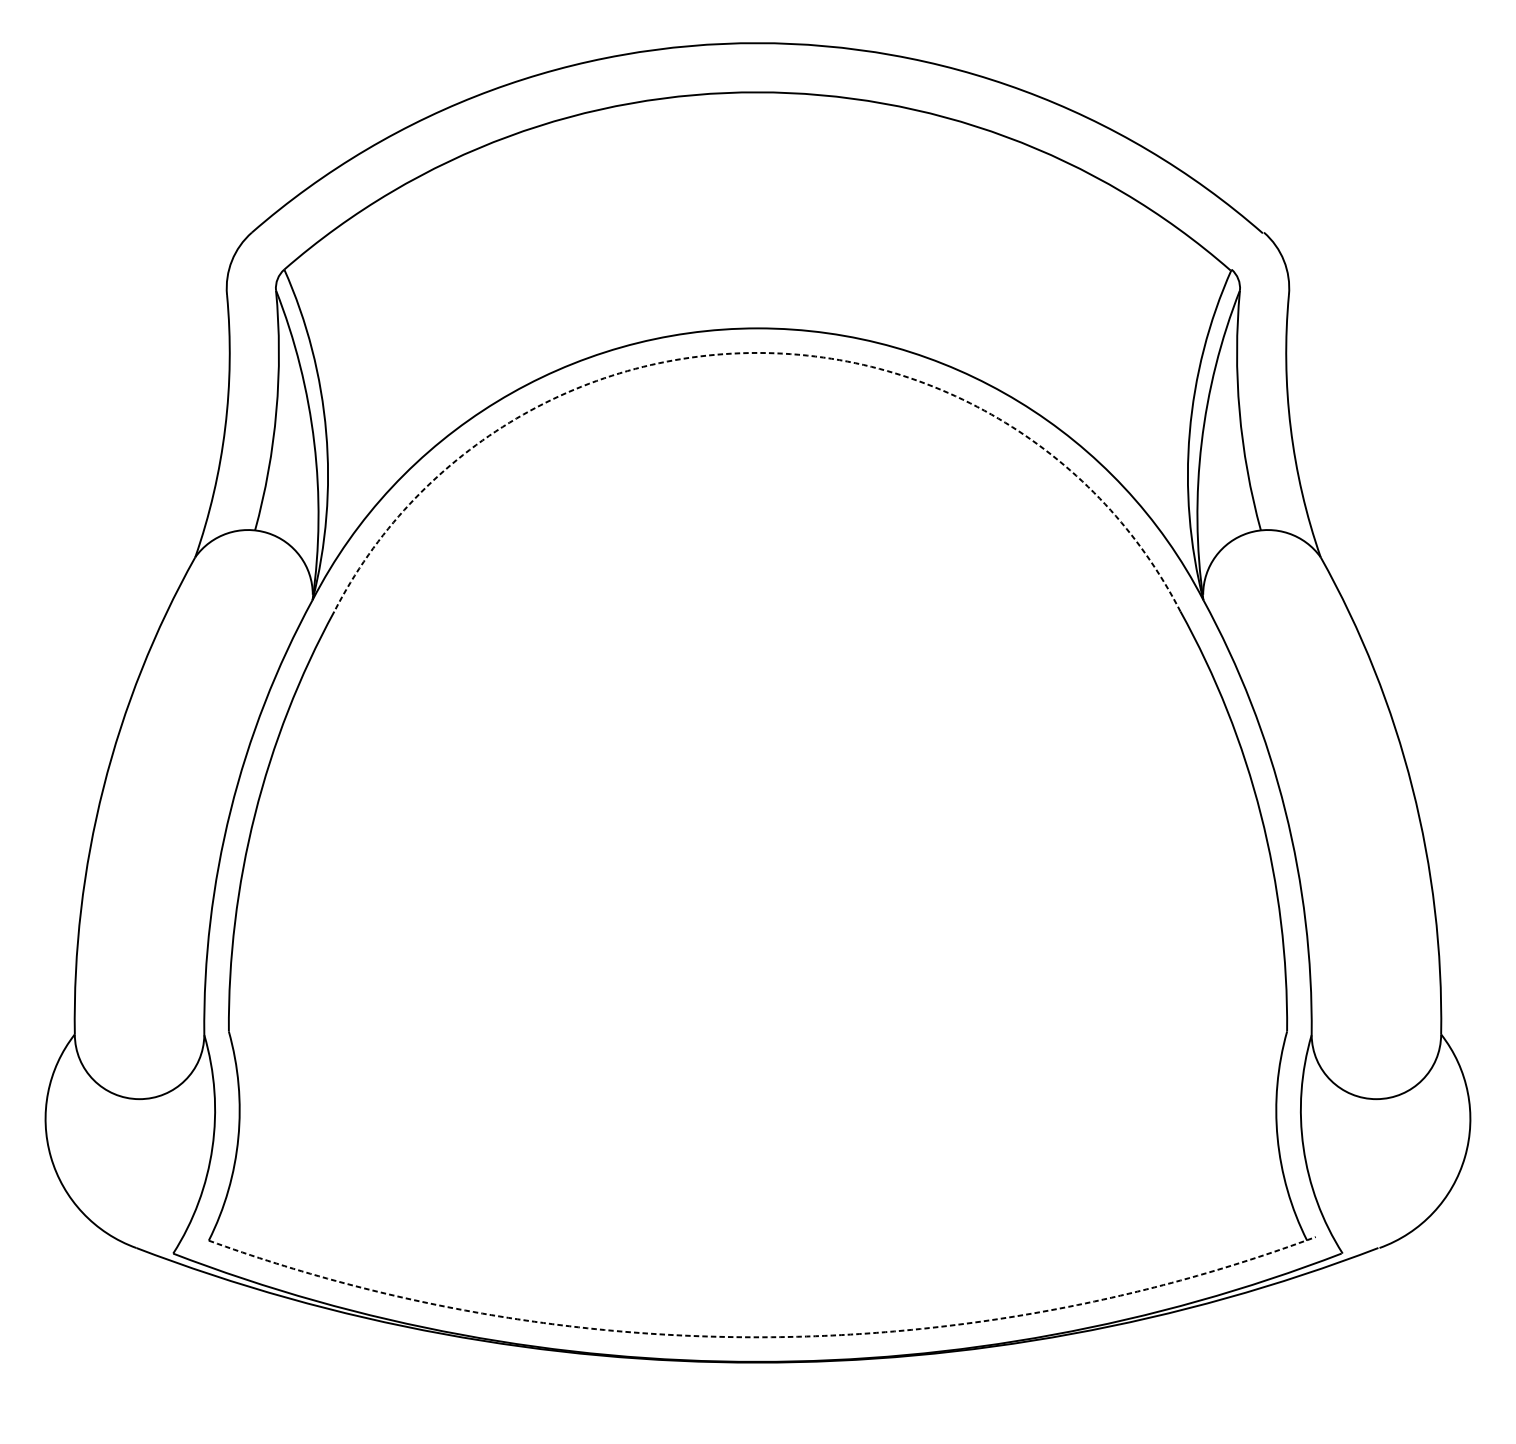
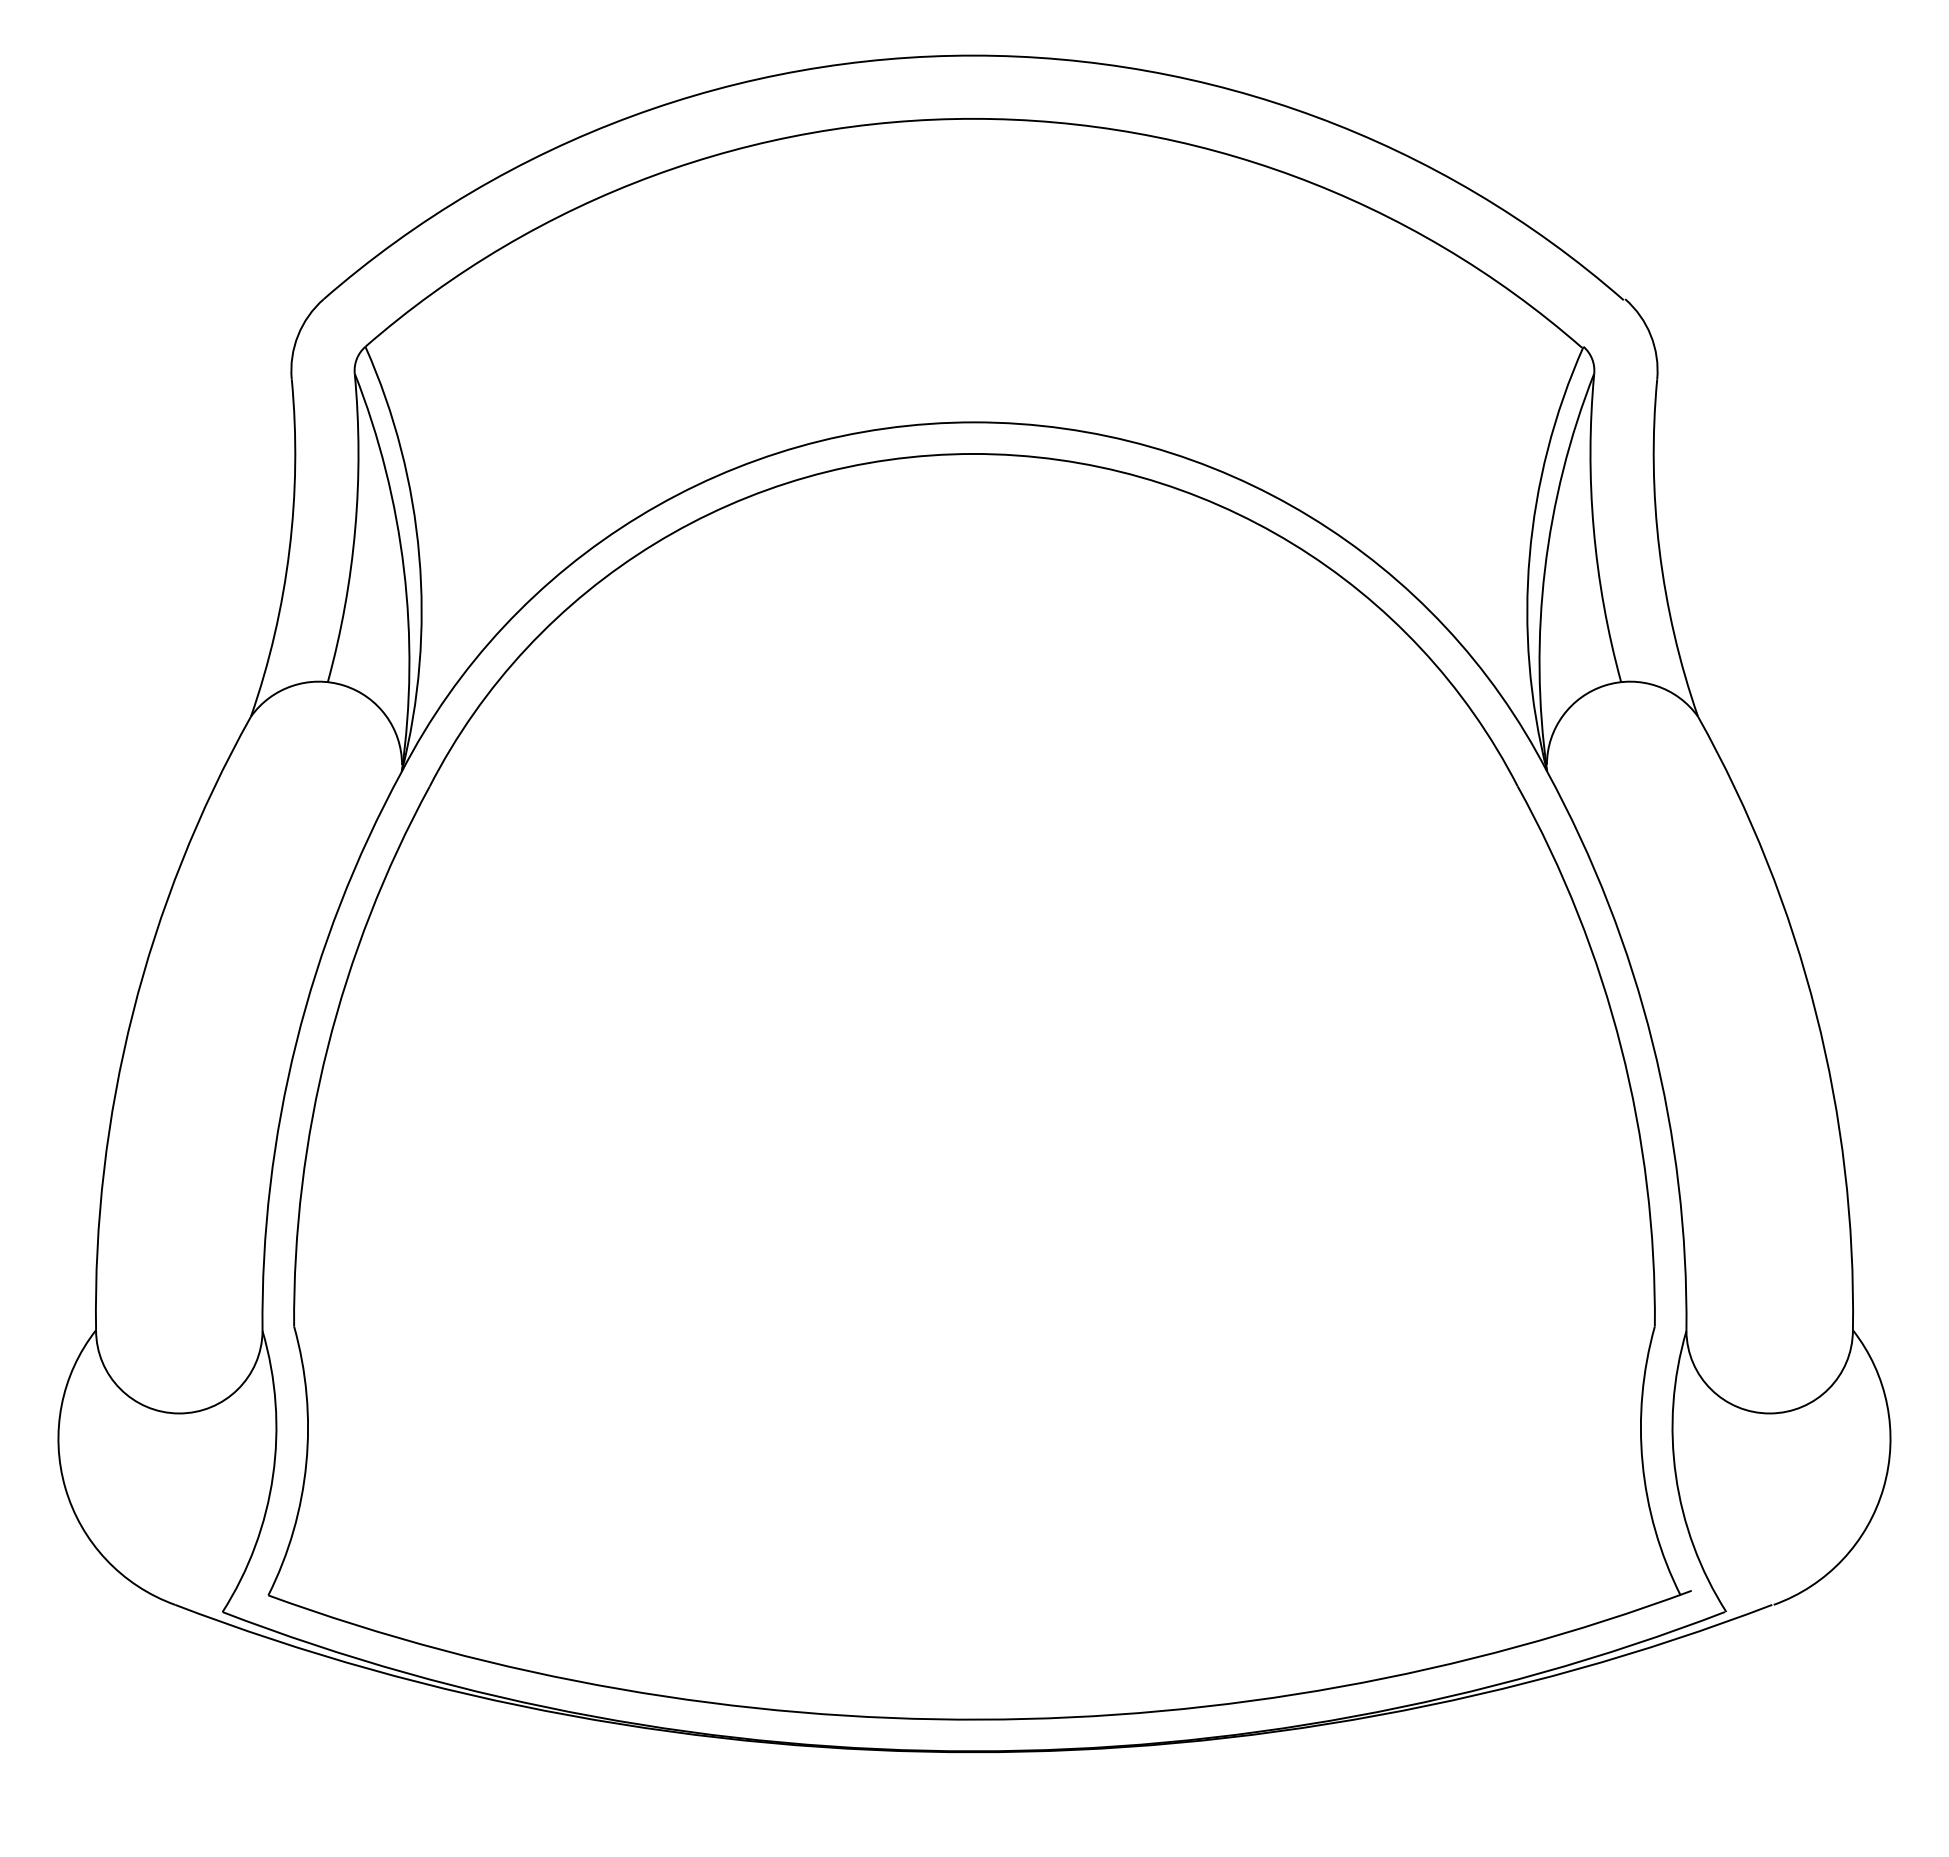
arc: (757, 352) -> (973, 453), dashed -> solid
arc: (762, 1337) -> (980, 1719), dashed -> solid

